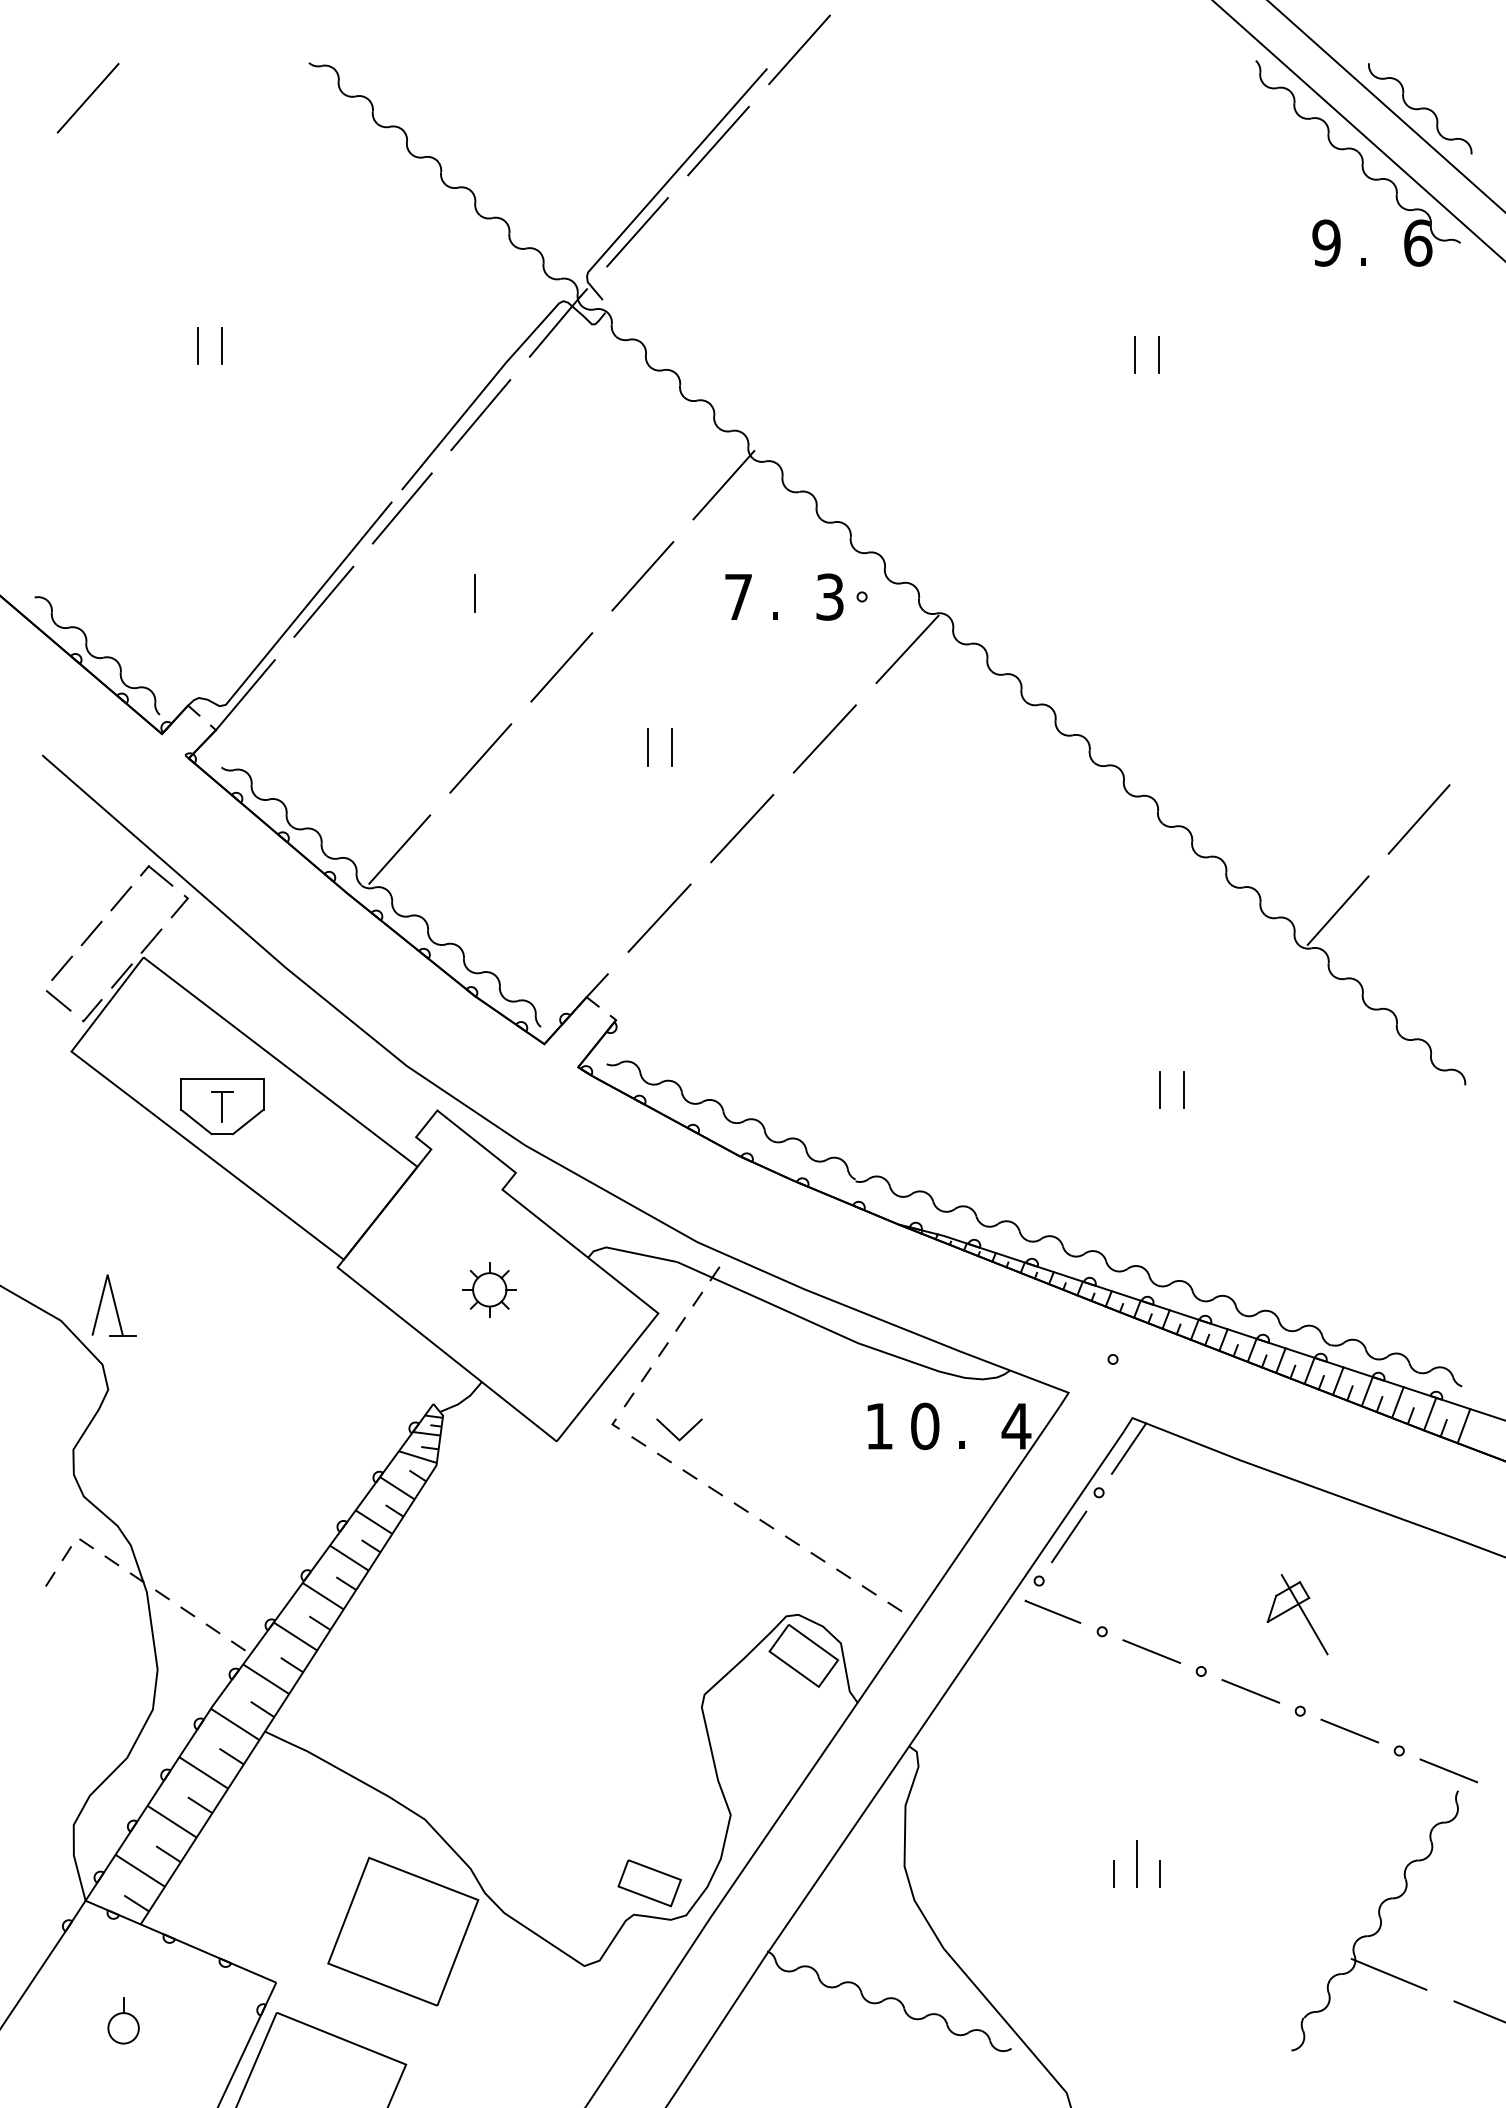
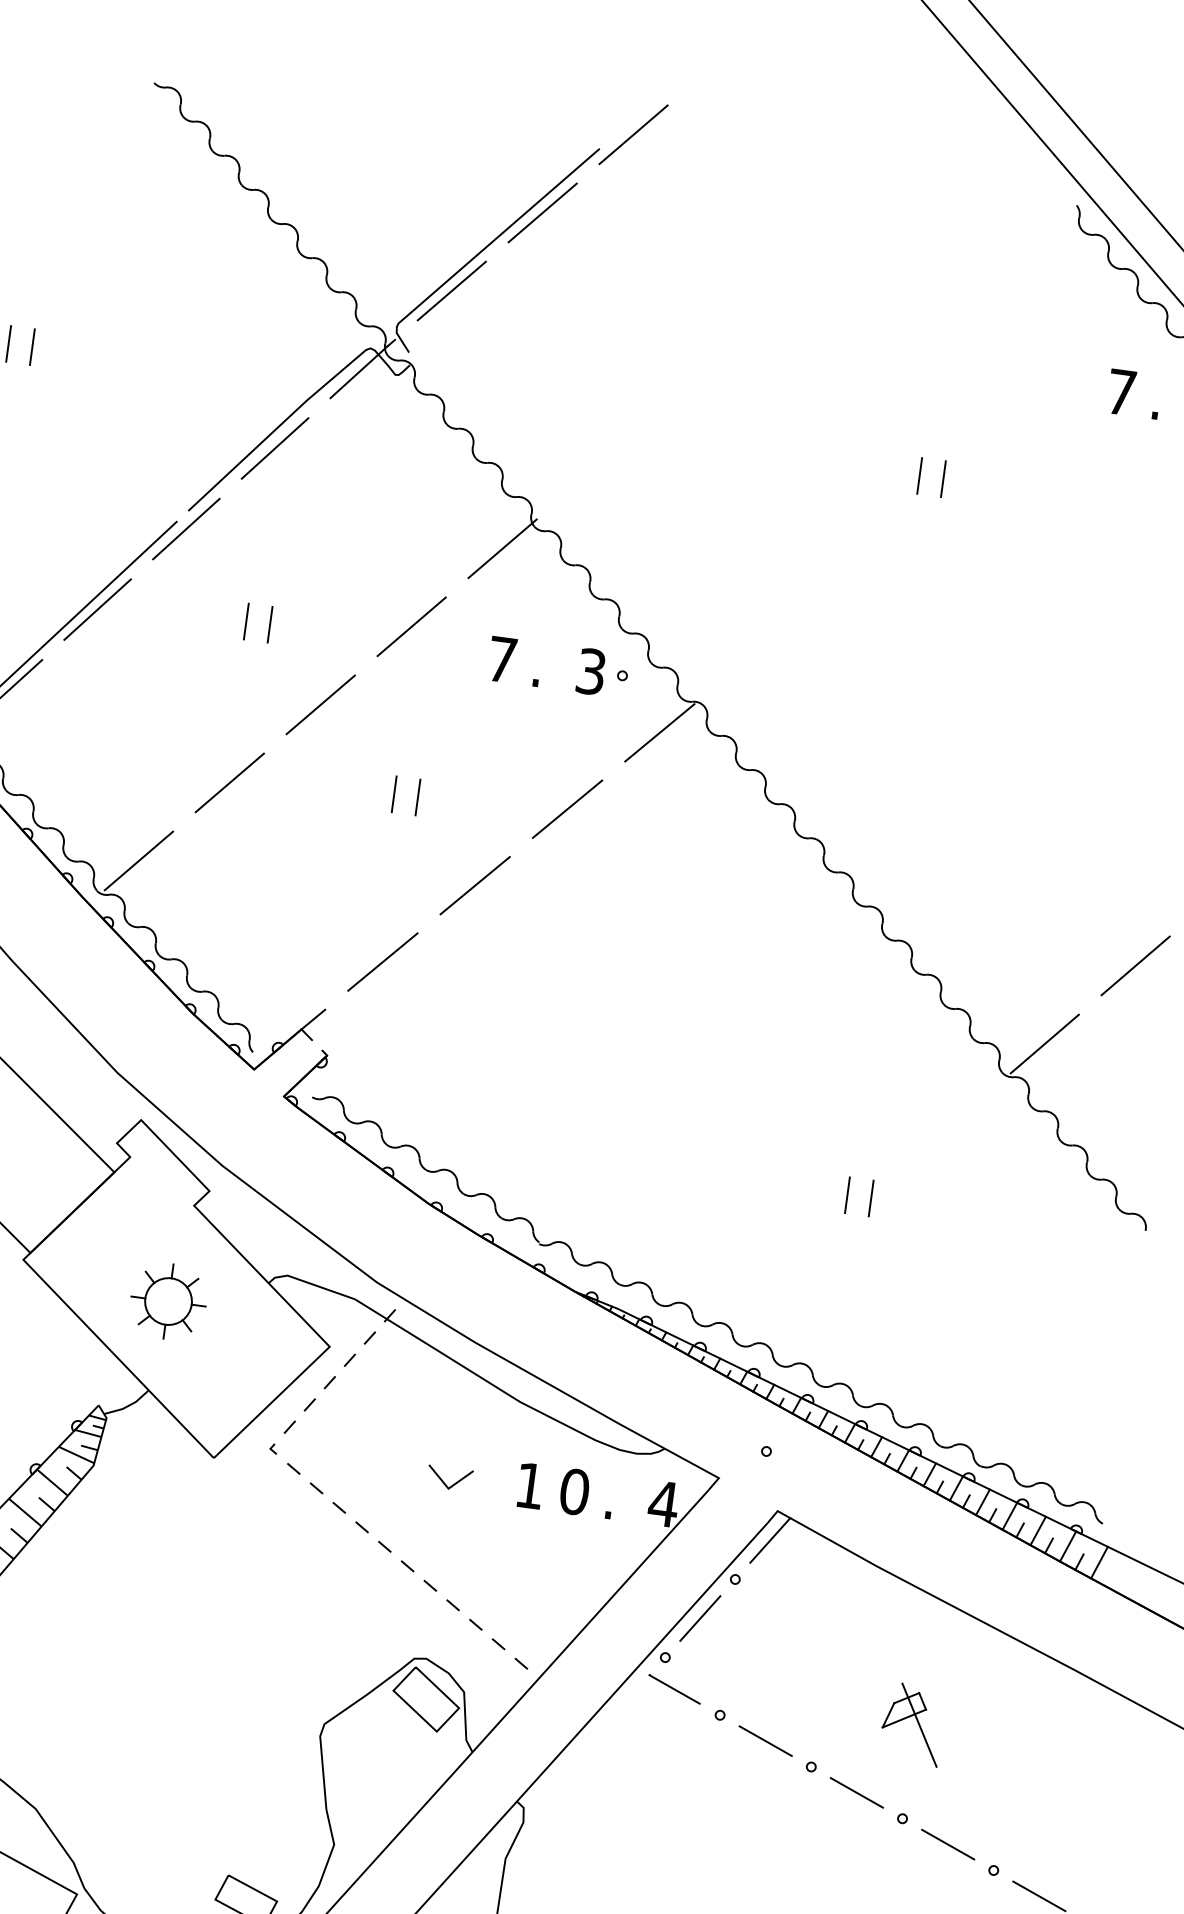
text: (1326, 242) -> (1121, 391), 9 -> 7
line: (499, 593) -> (269, 624), added
part: (489, 1289) -> (168, 1301), size x1.43
line: (674, 1434) -> (444, 1482), moved

